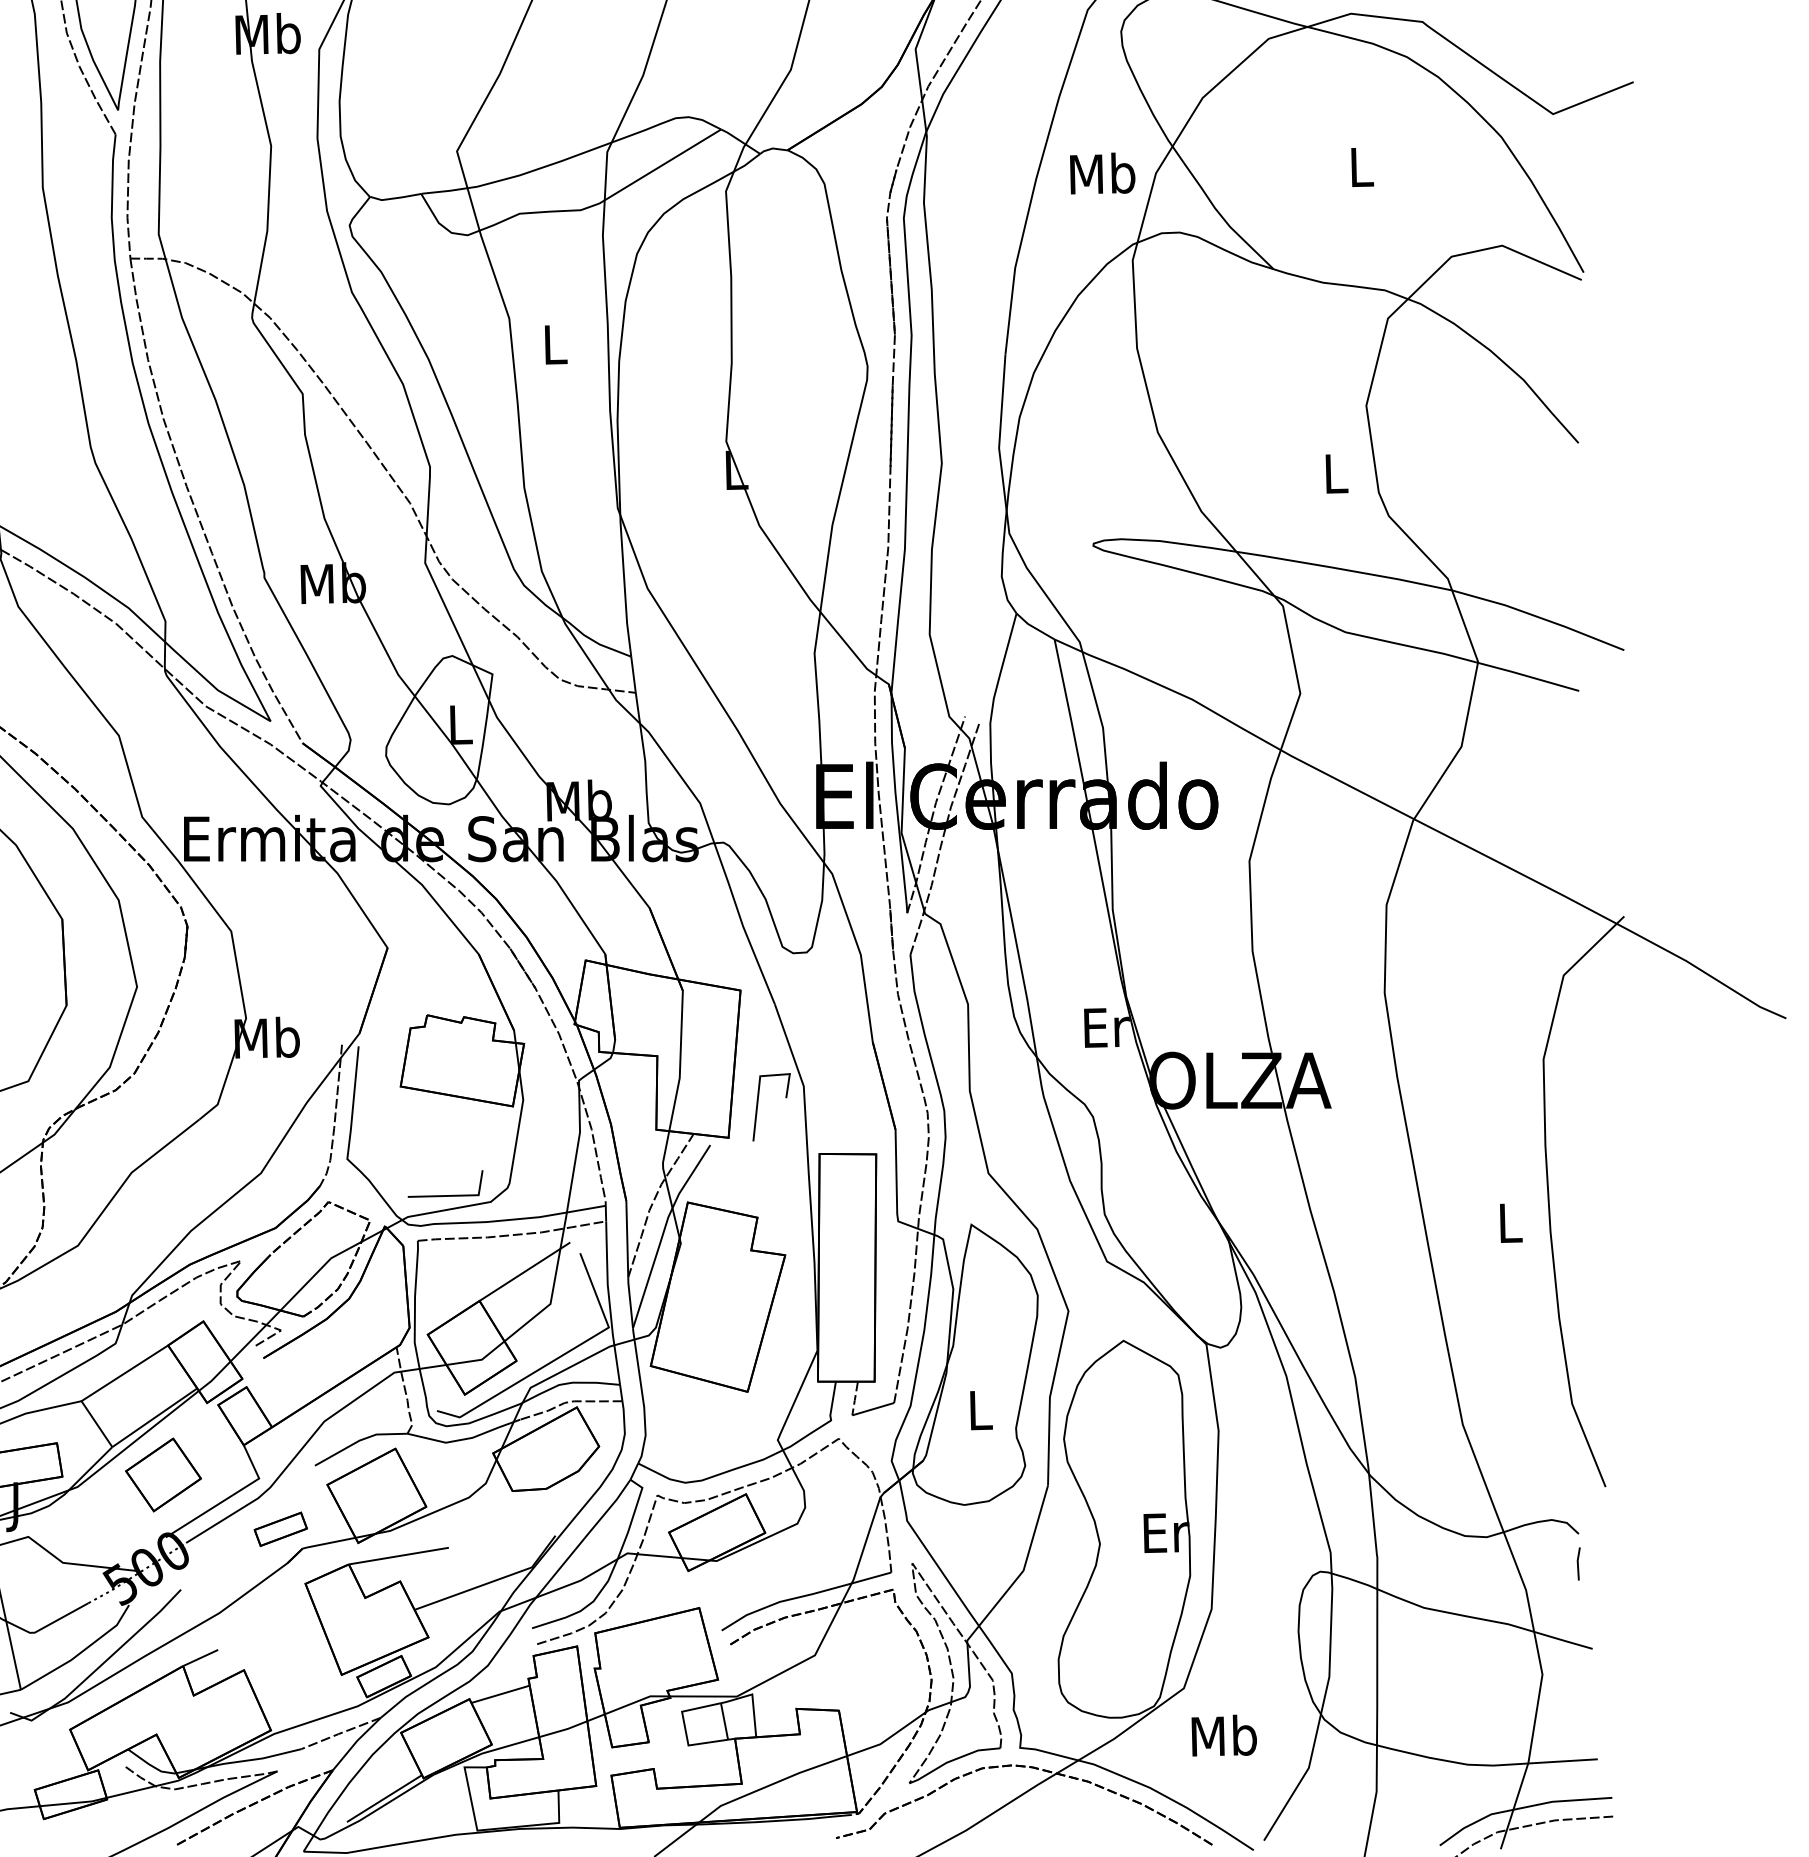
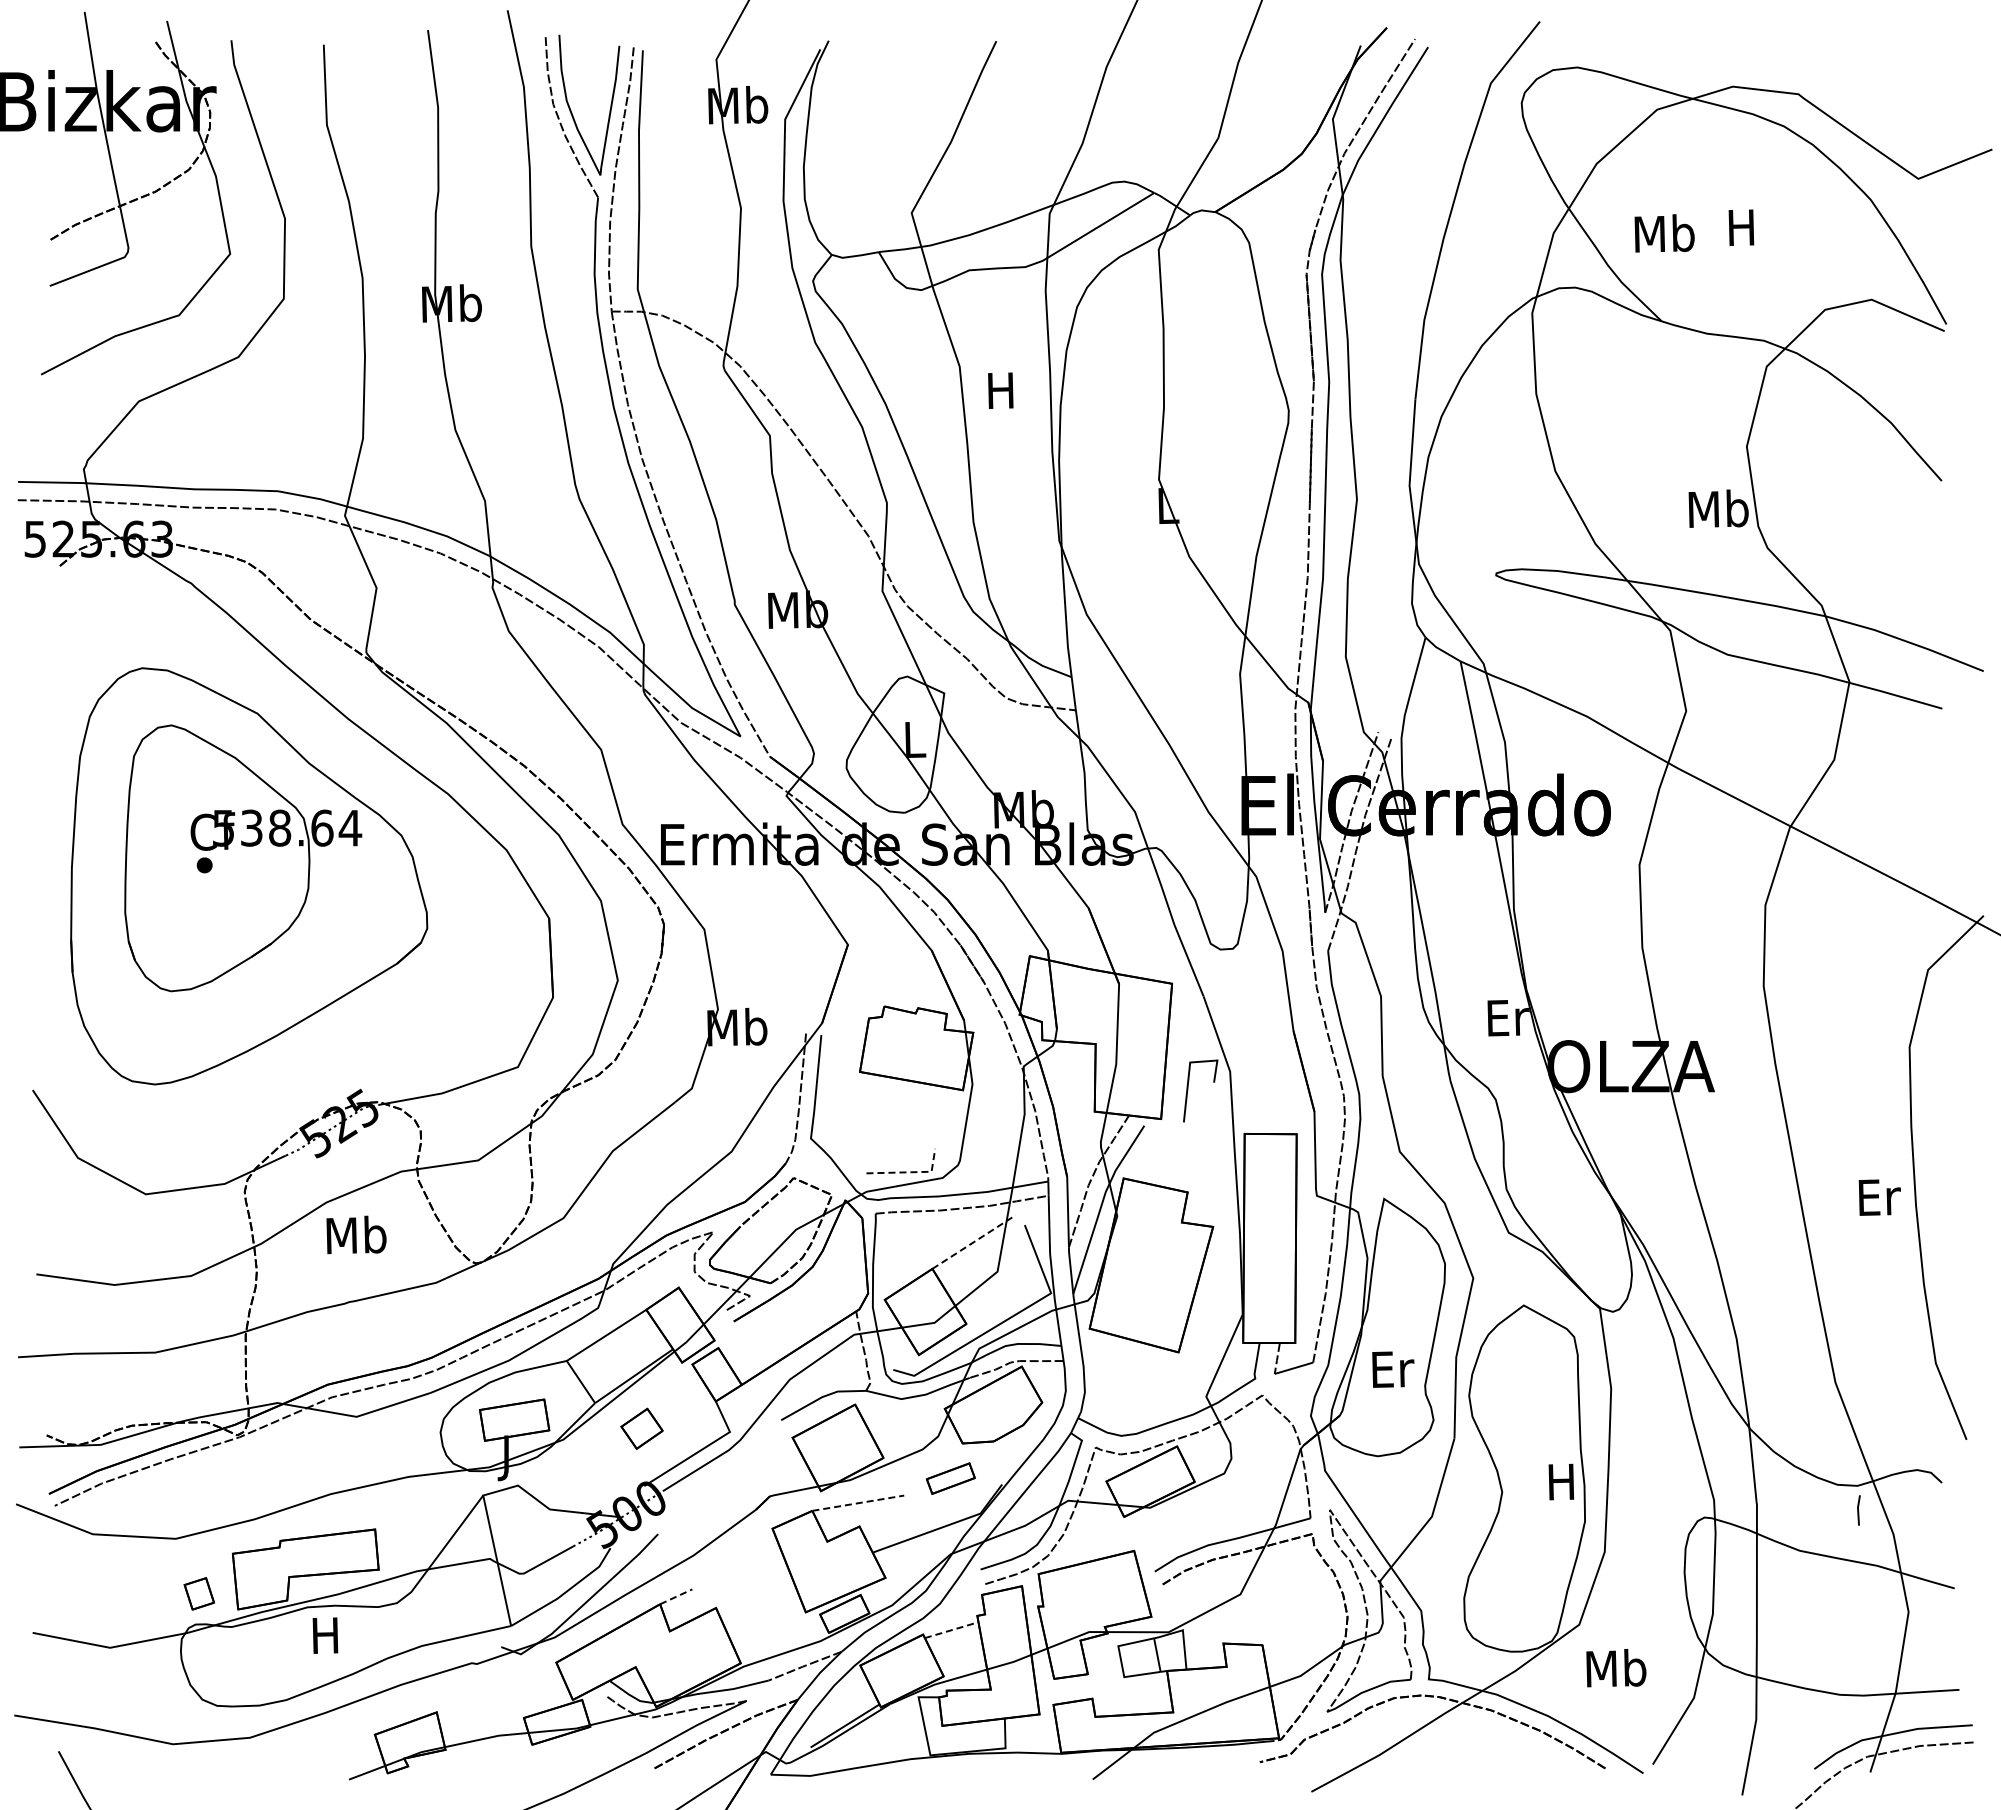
text: (1360, 167) -> (1741, 227), L -> H
text: (1102, 173) -> (1664, 233), moved
text: (553, 344) -> (1000, 390), L -> H
text: (1335, 473) -> (1718, 508), L -> Mb
line: (456, 1195) -> (911, 1172), solid -> dashed
text: (1510, 1223) -> (1879, 1197), L -> Er
line: (525, 1272) -> (974, 1242), solid -> dashed
text: (981, 1410) -> (1393, 1369), L -> Er
part: (162, 1474) -> (641, 1428), size x0.6
part: (280, 1529) -> (950, 1478), moved
text: (1166, 1532) -> (1563, 1481), Er -> H
line: (399, 1556) -> (858, 1503), solid -> dashed
line: (1578, 1564) -> (1858, 1510), moved
line: (200, 1657) -> (676, 1596), solid -> dashed
line: (500, 1694) -> (951, 1630), solid -> dashed

